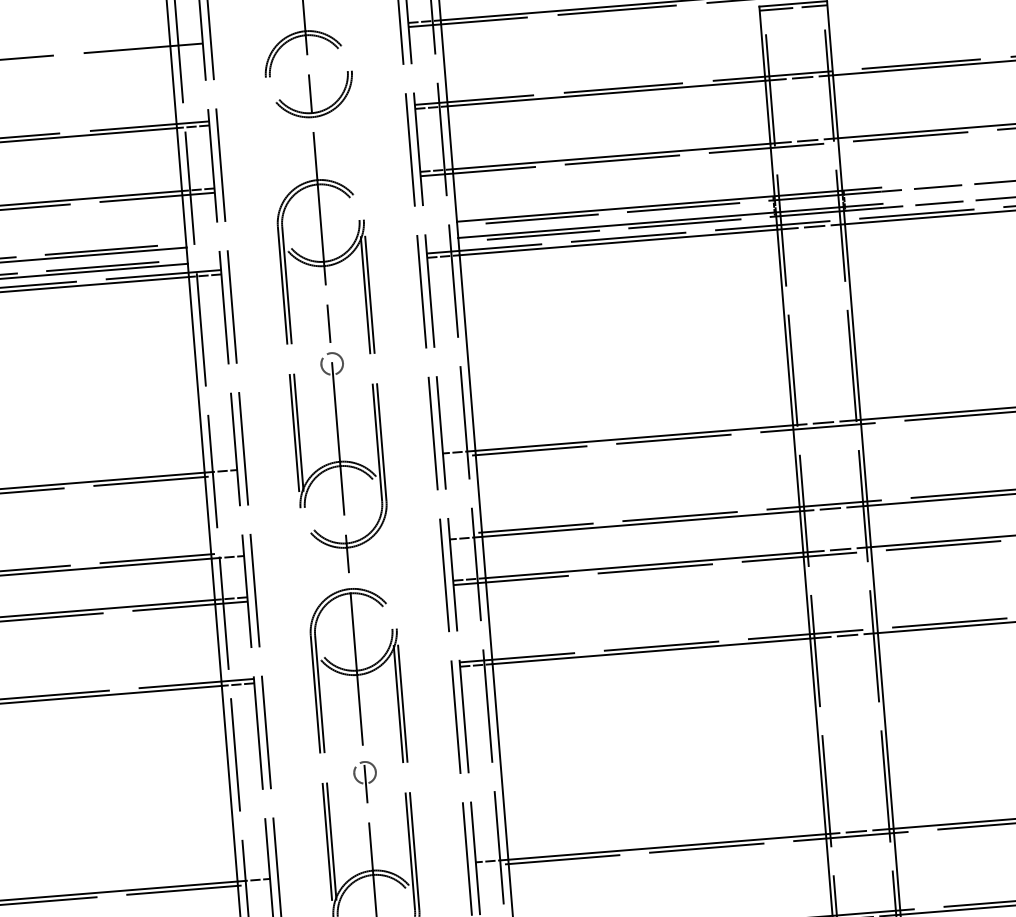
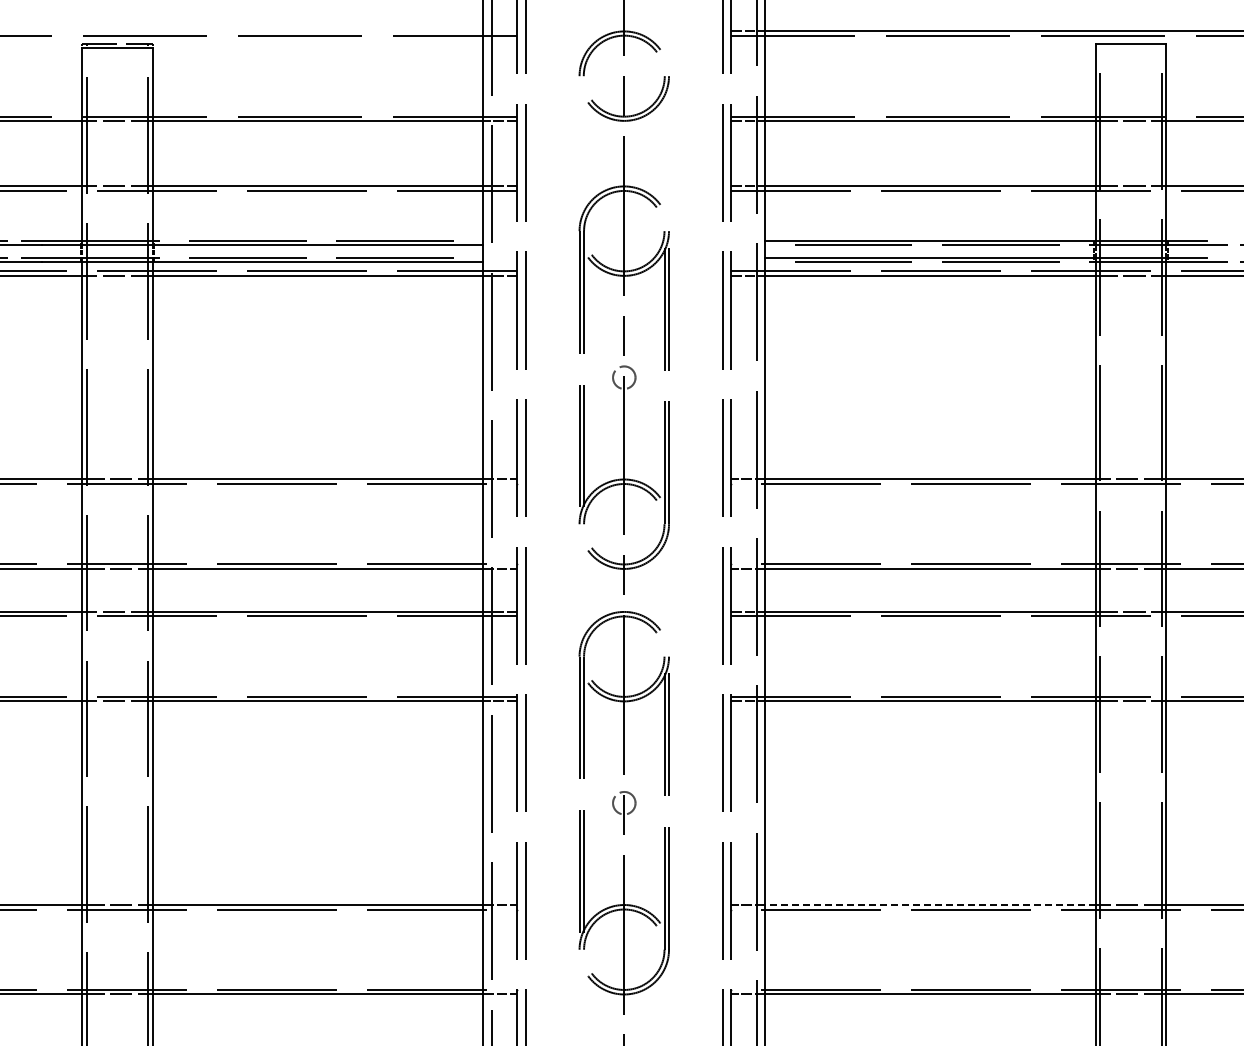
line: (793, 7) -> (1130, 47), removed
line: (666, 847) -> (929, 905), solid -> dashed

